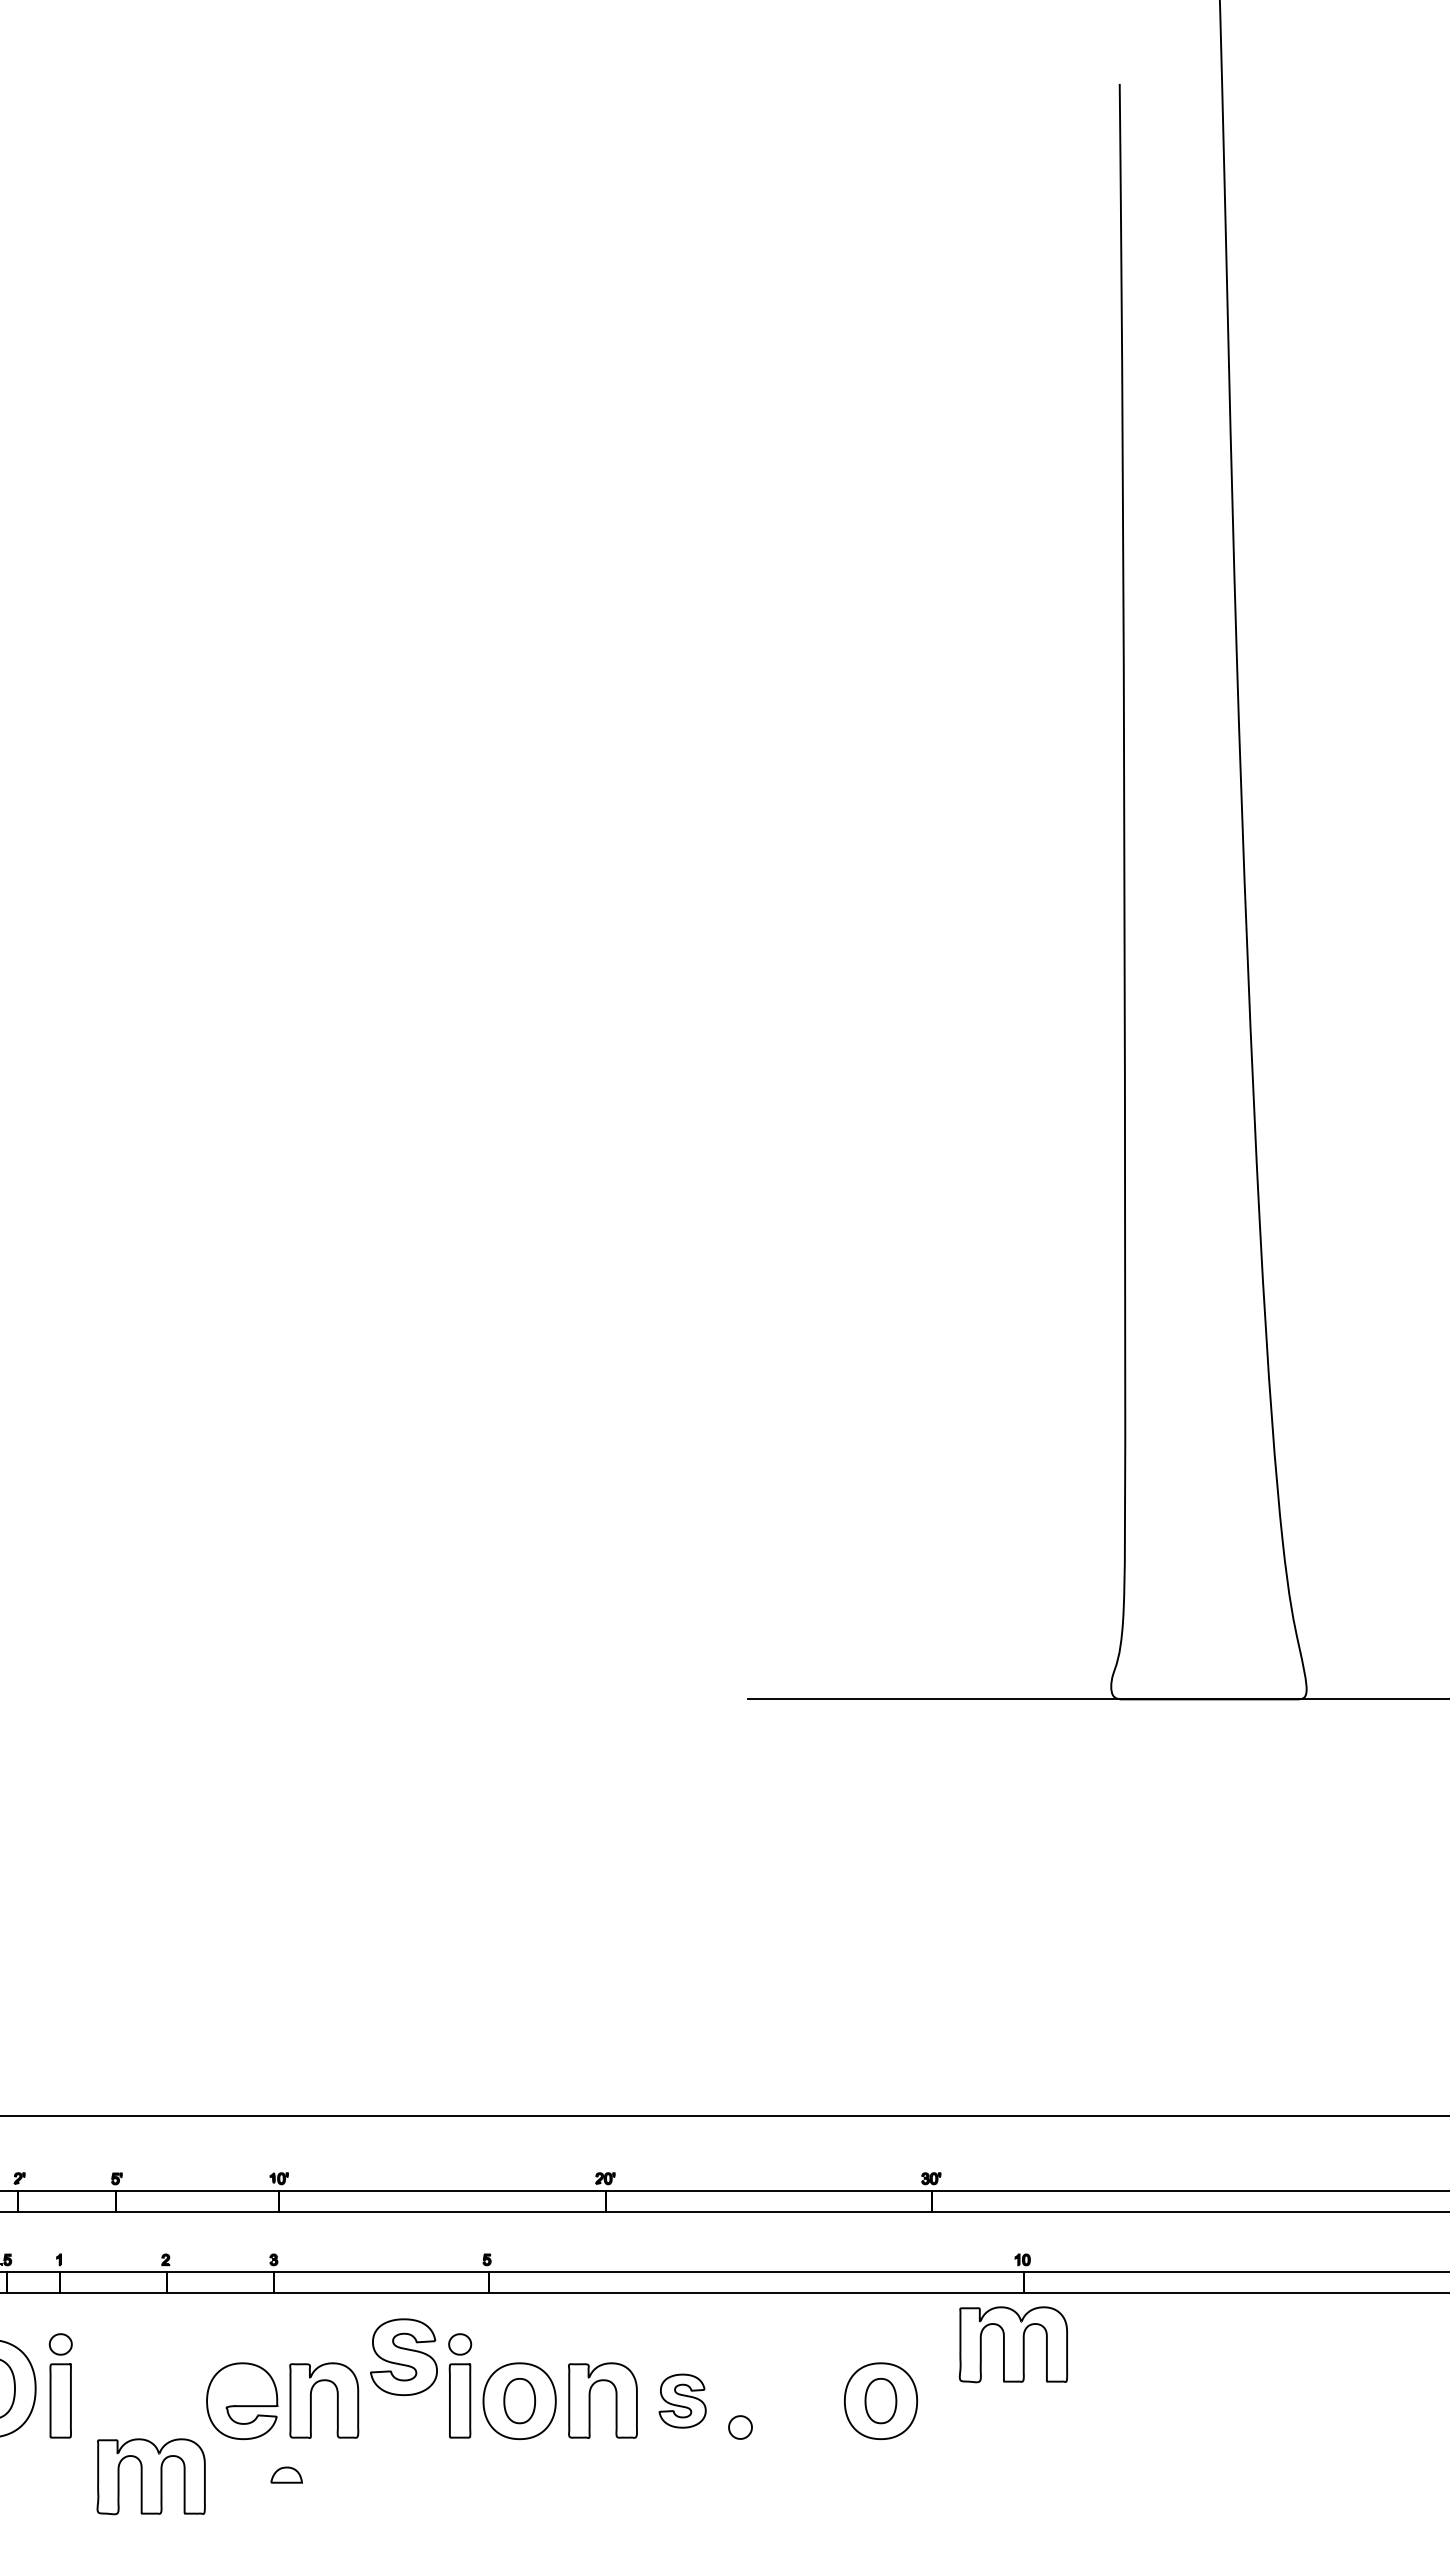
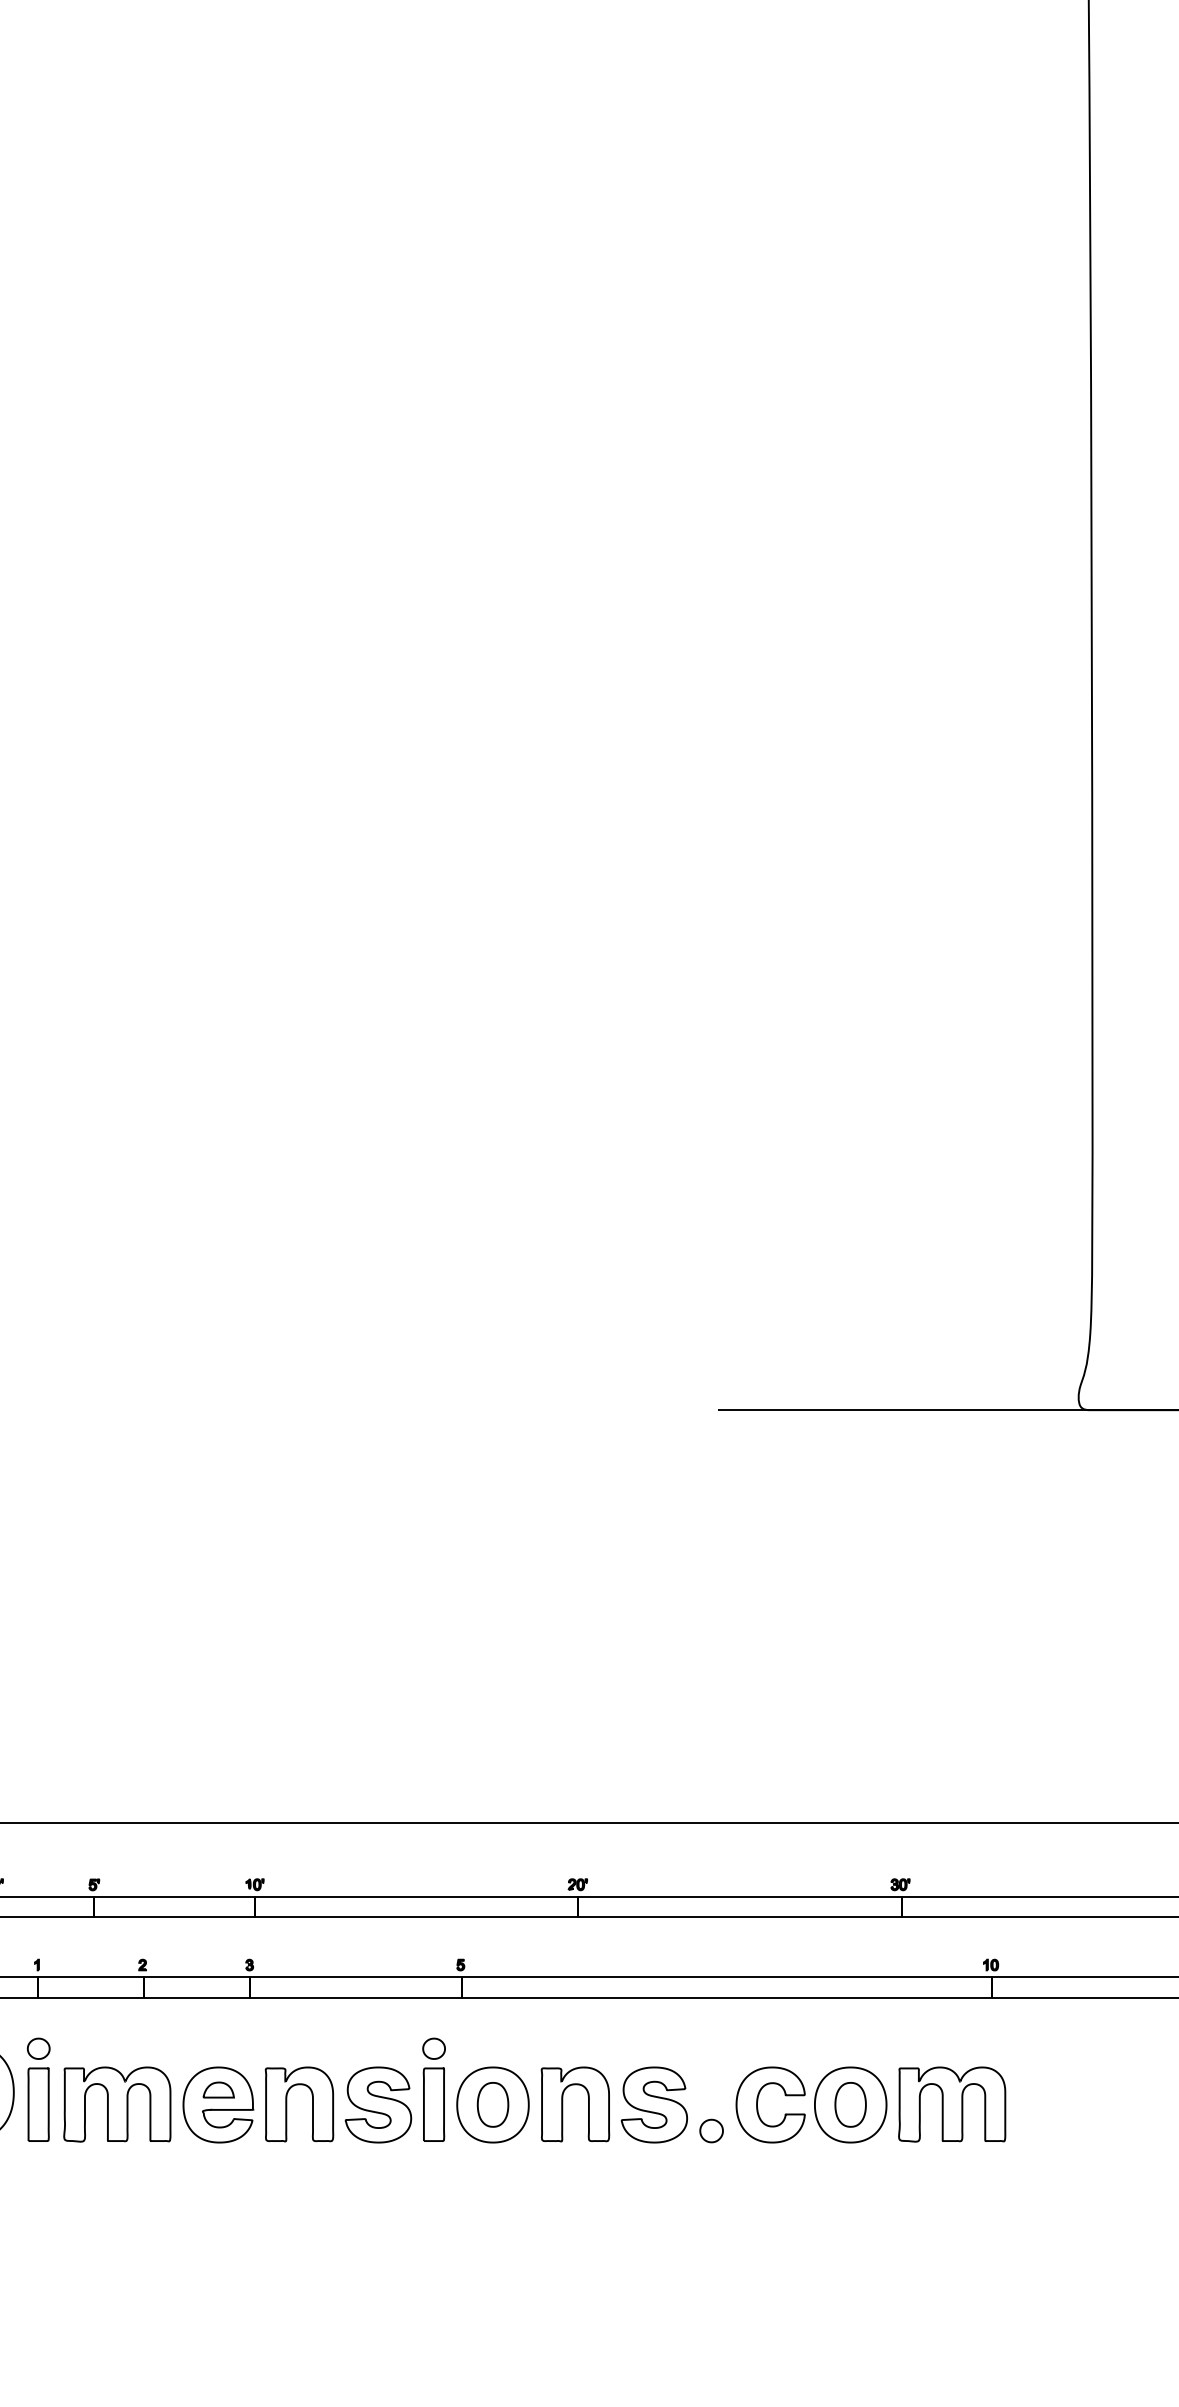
part: (1013, 2344) -> (952, 2104), moved
part: (403, 2356) -> (377, 2104), moved
part: (682, 2400) -> (654, 2104), size x1.43
part: (787, 2400) -> (758, 2104), added
part: (286, 2474) -> (218, 2089), moved
part: (150, 2476) -> (116, 2104), moved

